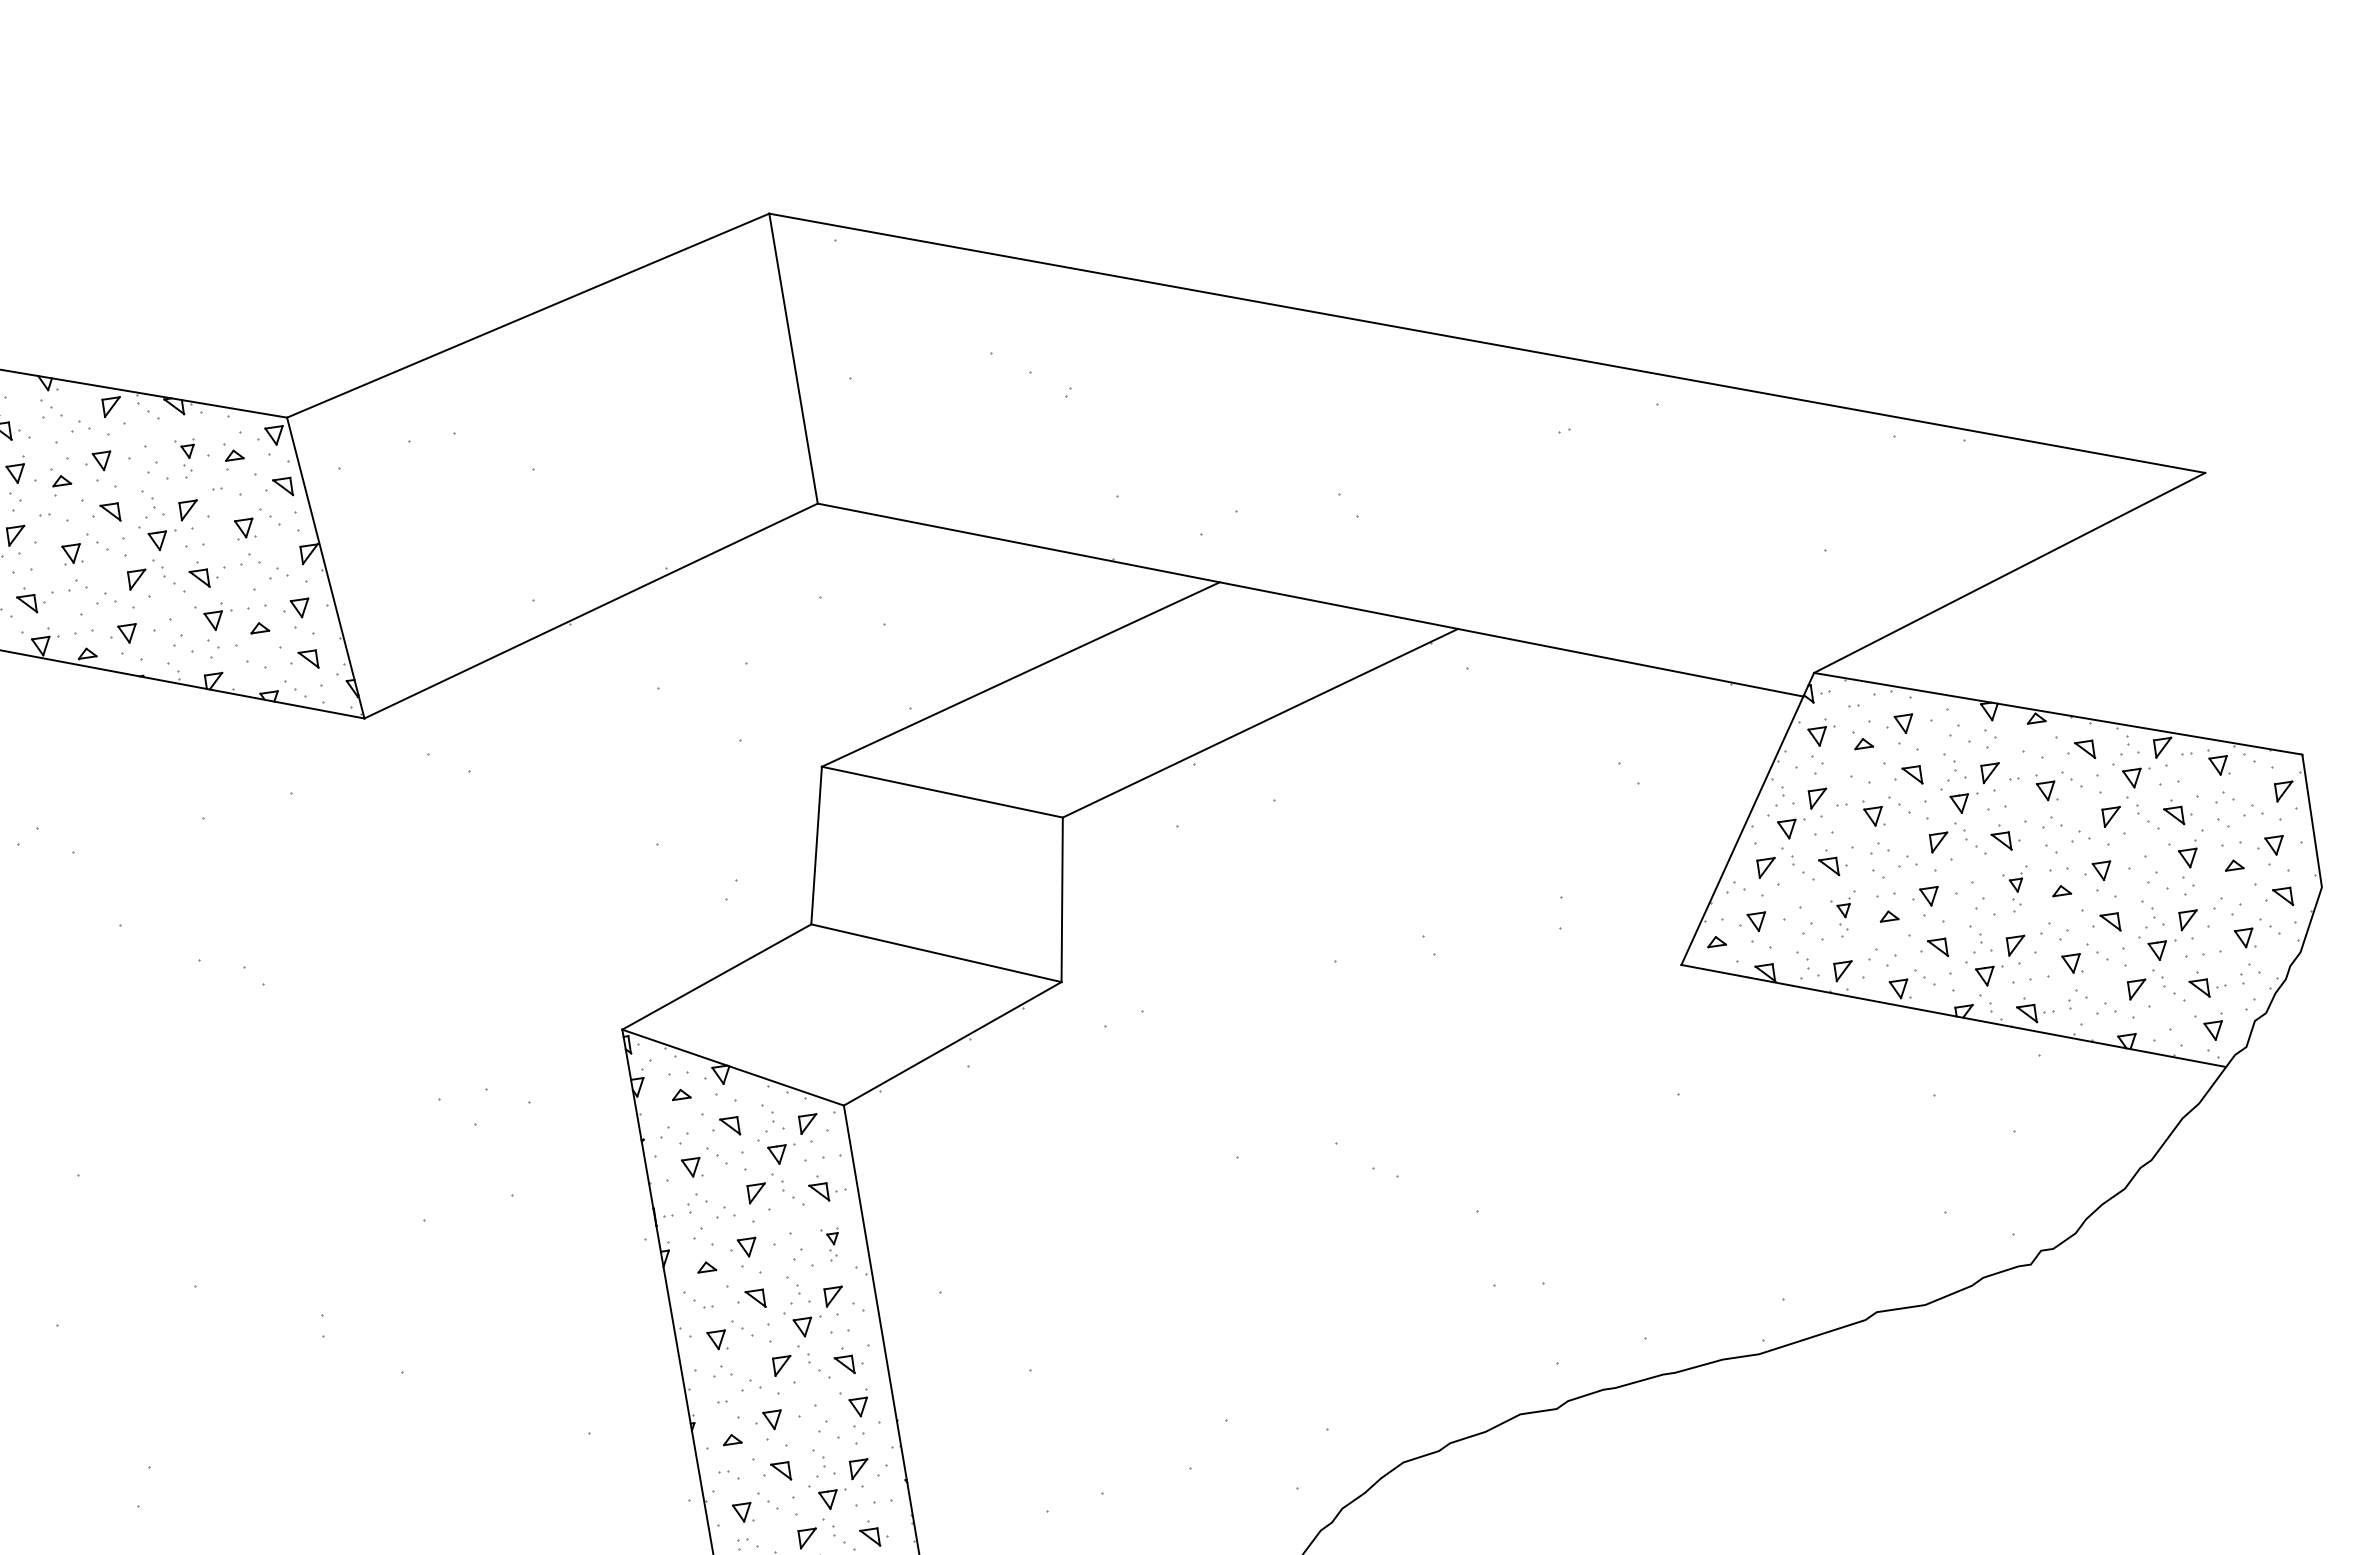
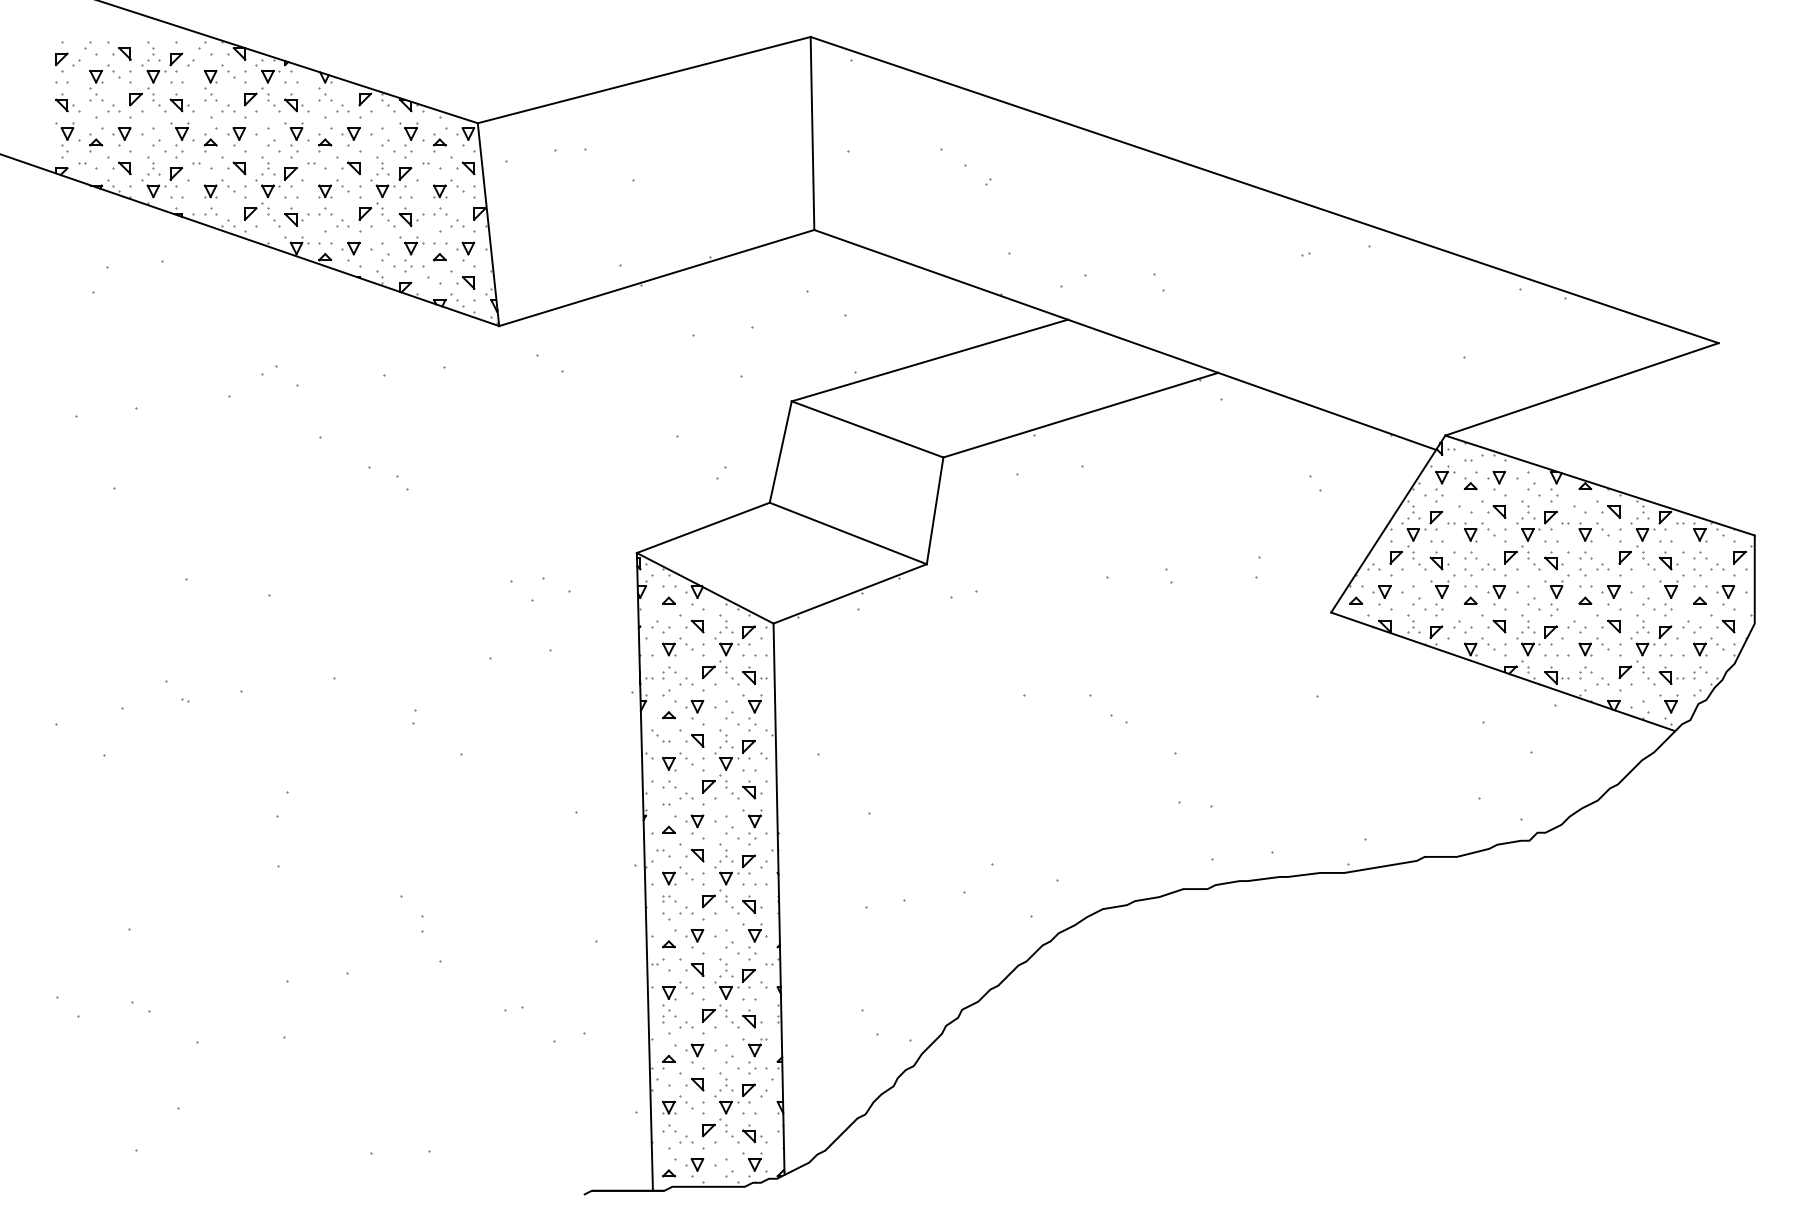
part: (186, 459) -> (408, 140), size x1.43
part: (2017, 889) -> (1556, 595), size x1.43
part: (1845, 914) -> (1442, 595), size x1.43
part: (831, 1244) -> (752, 712), size x1.67

